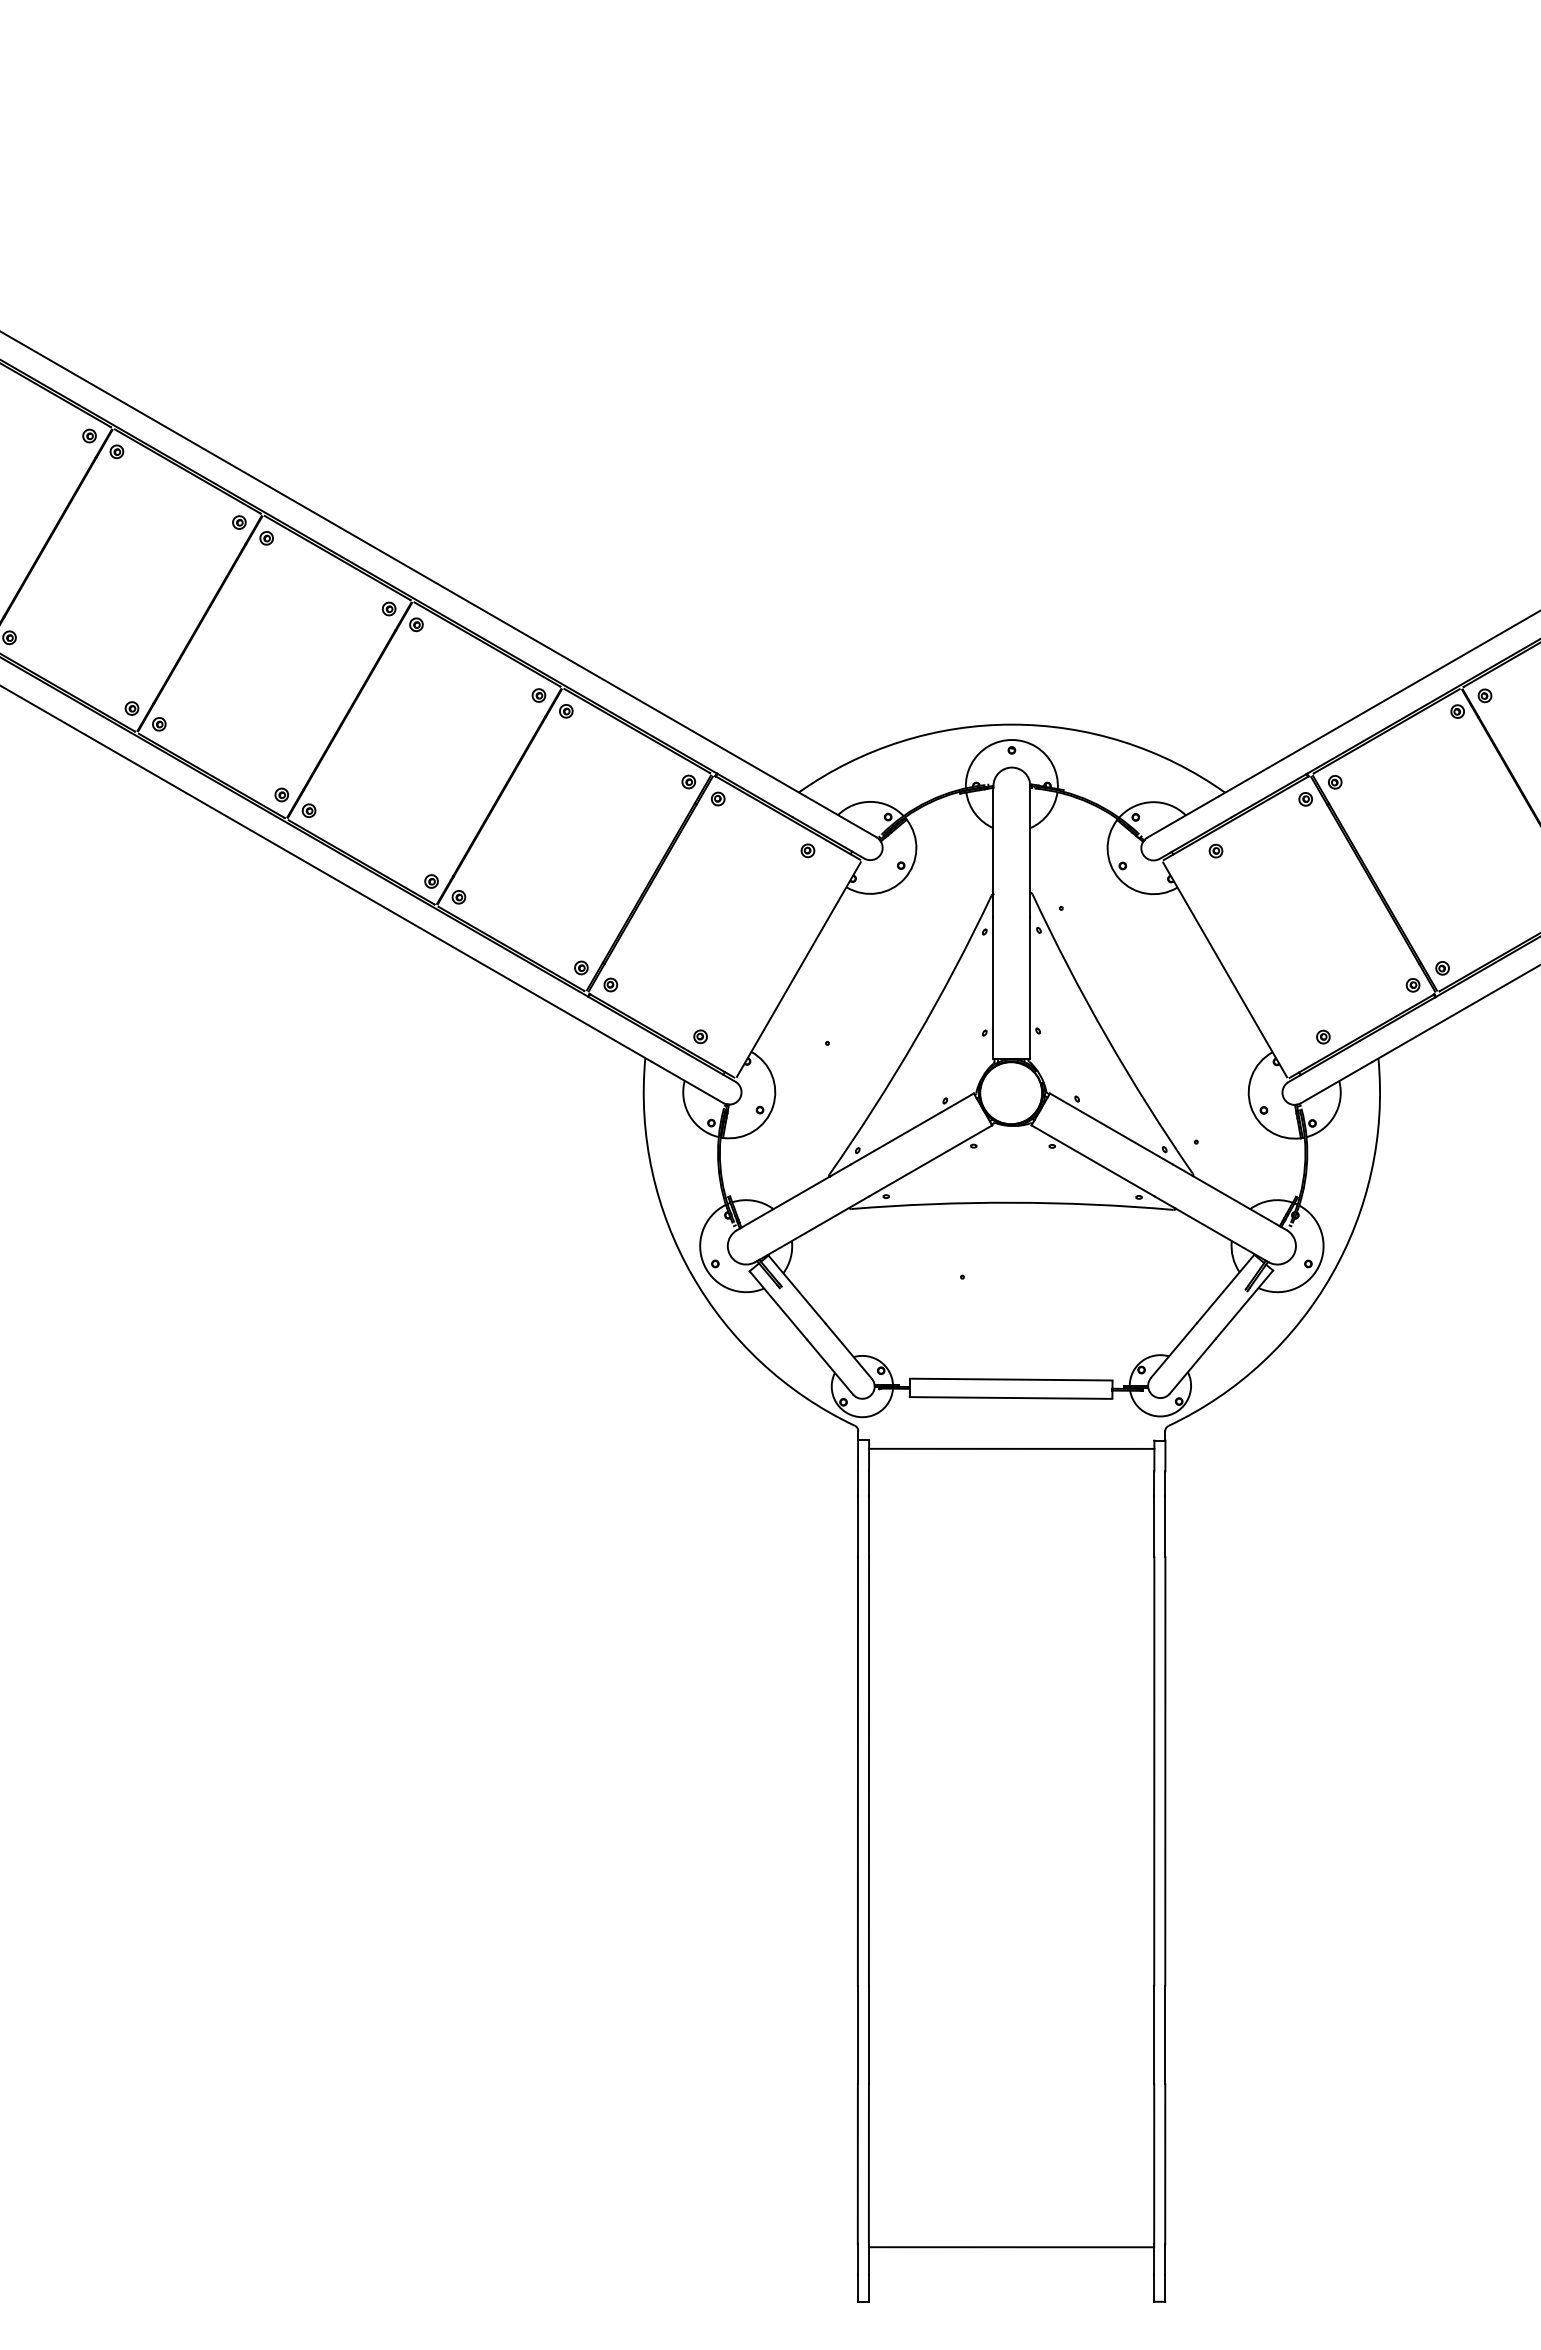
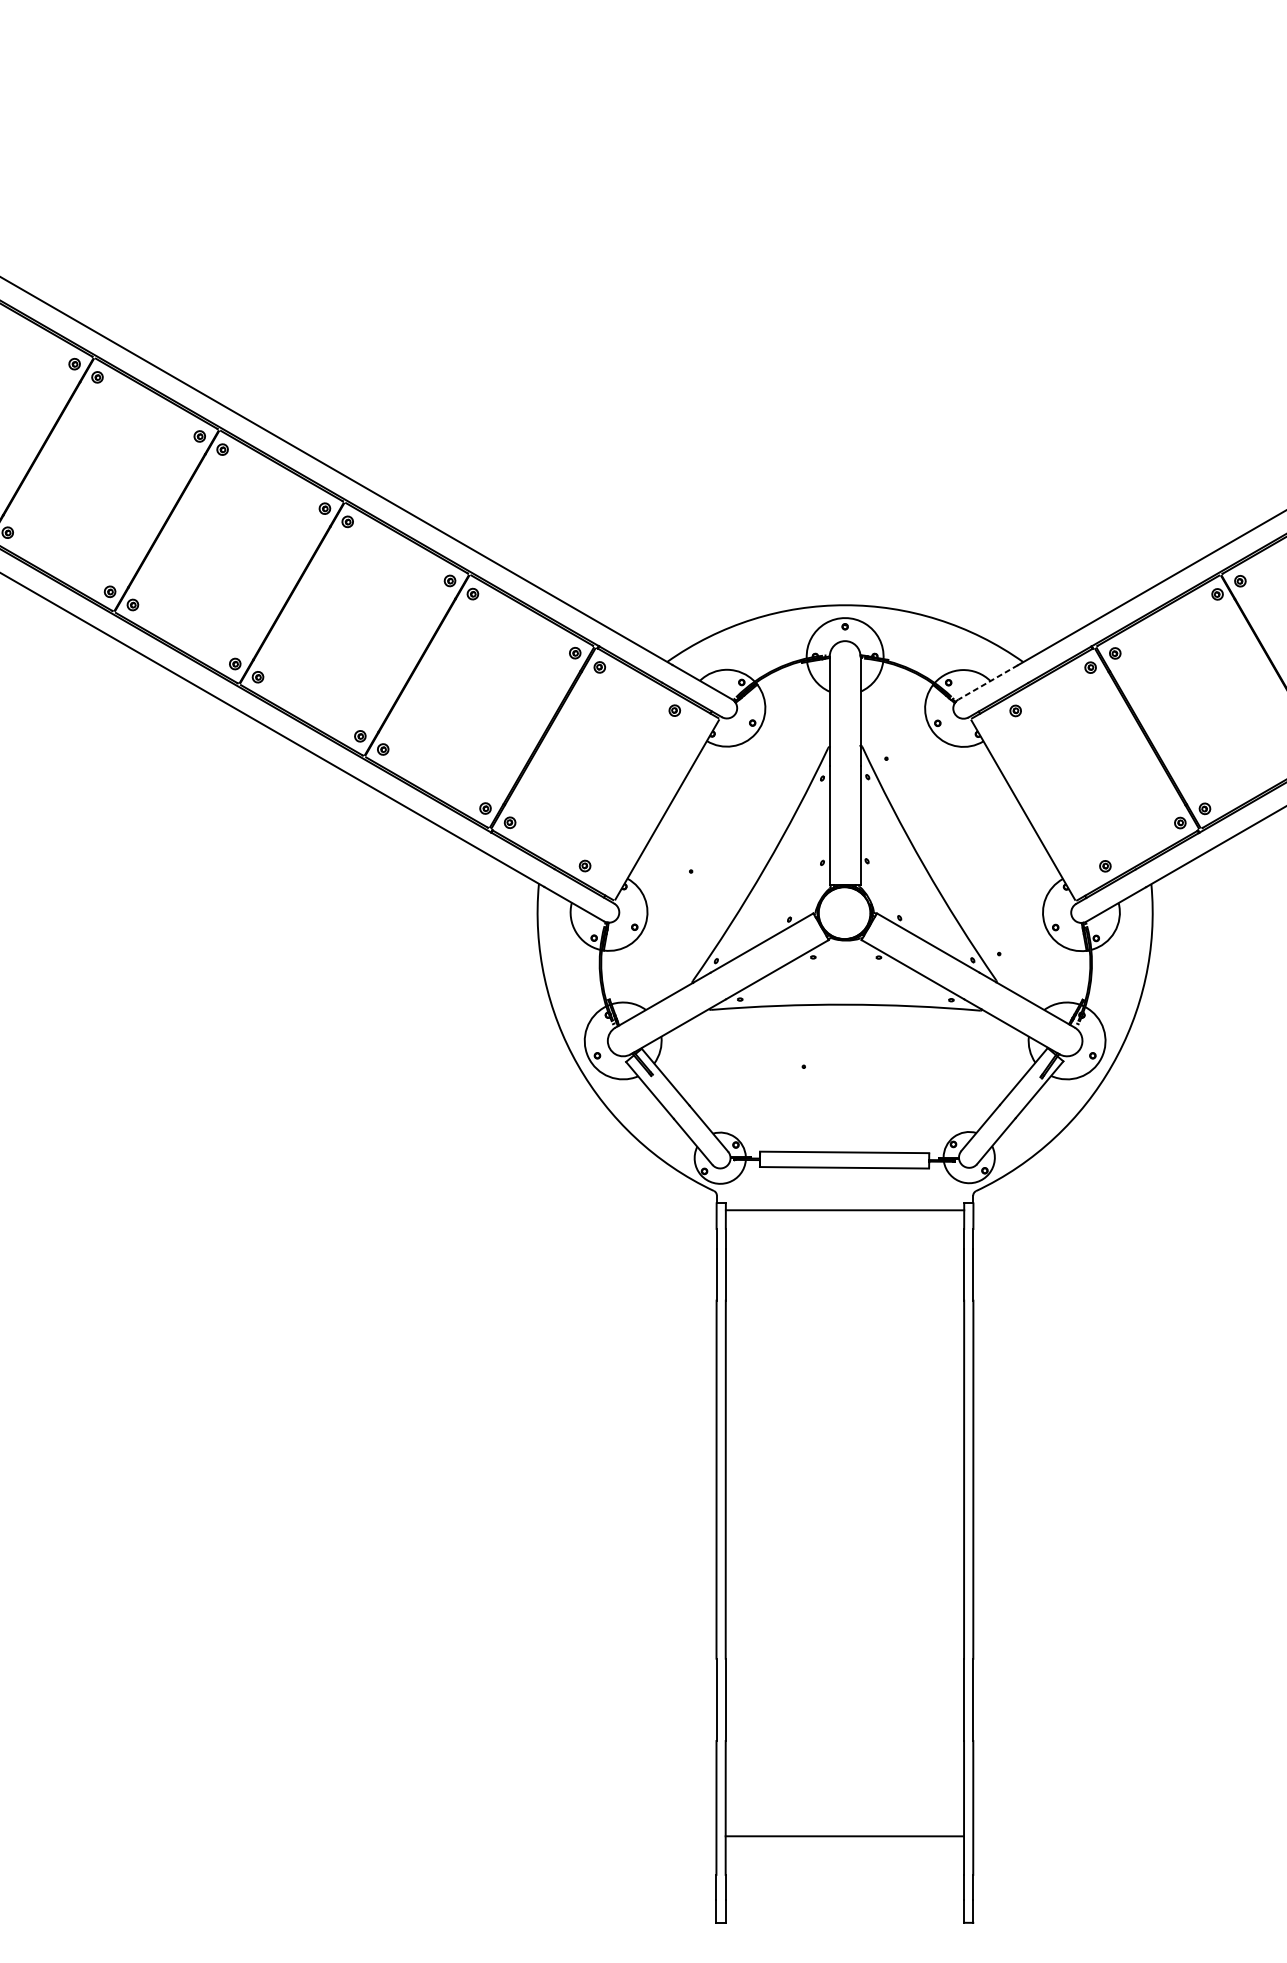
line: (1182, 817) -> (987, 682), solid -> dashed
line: (1011, 2247) -> (844, 1836), moved

